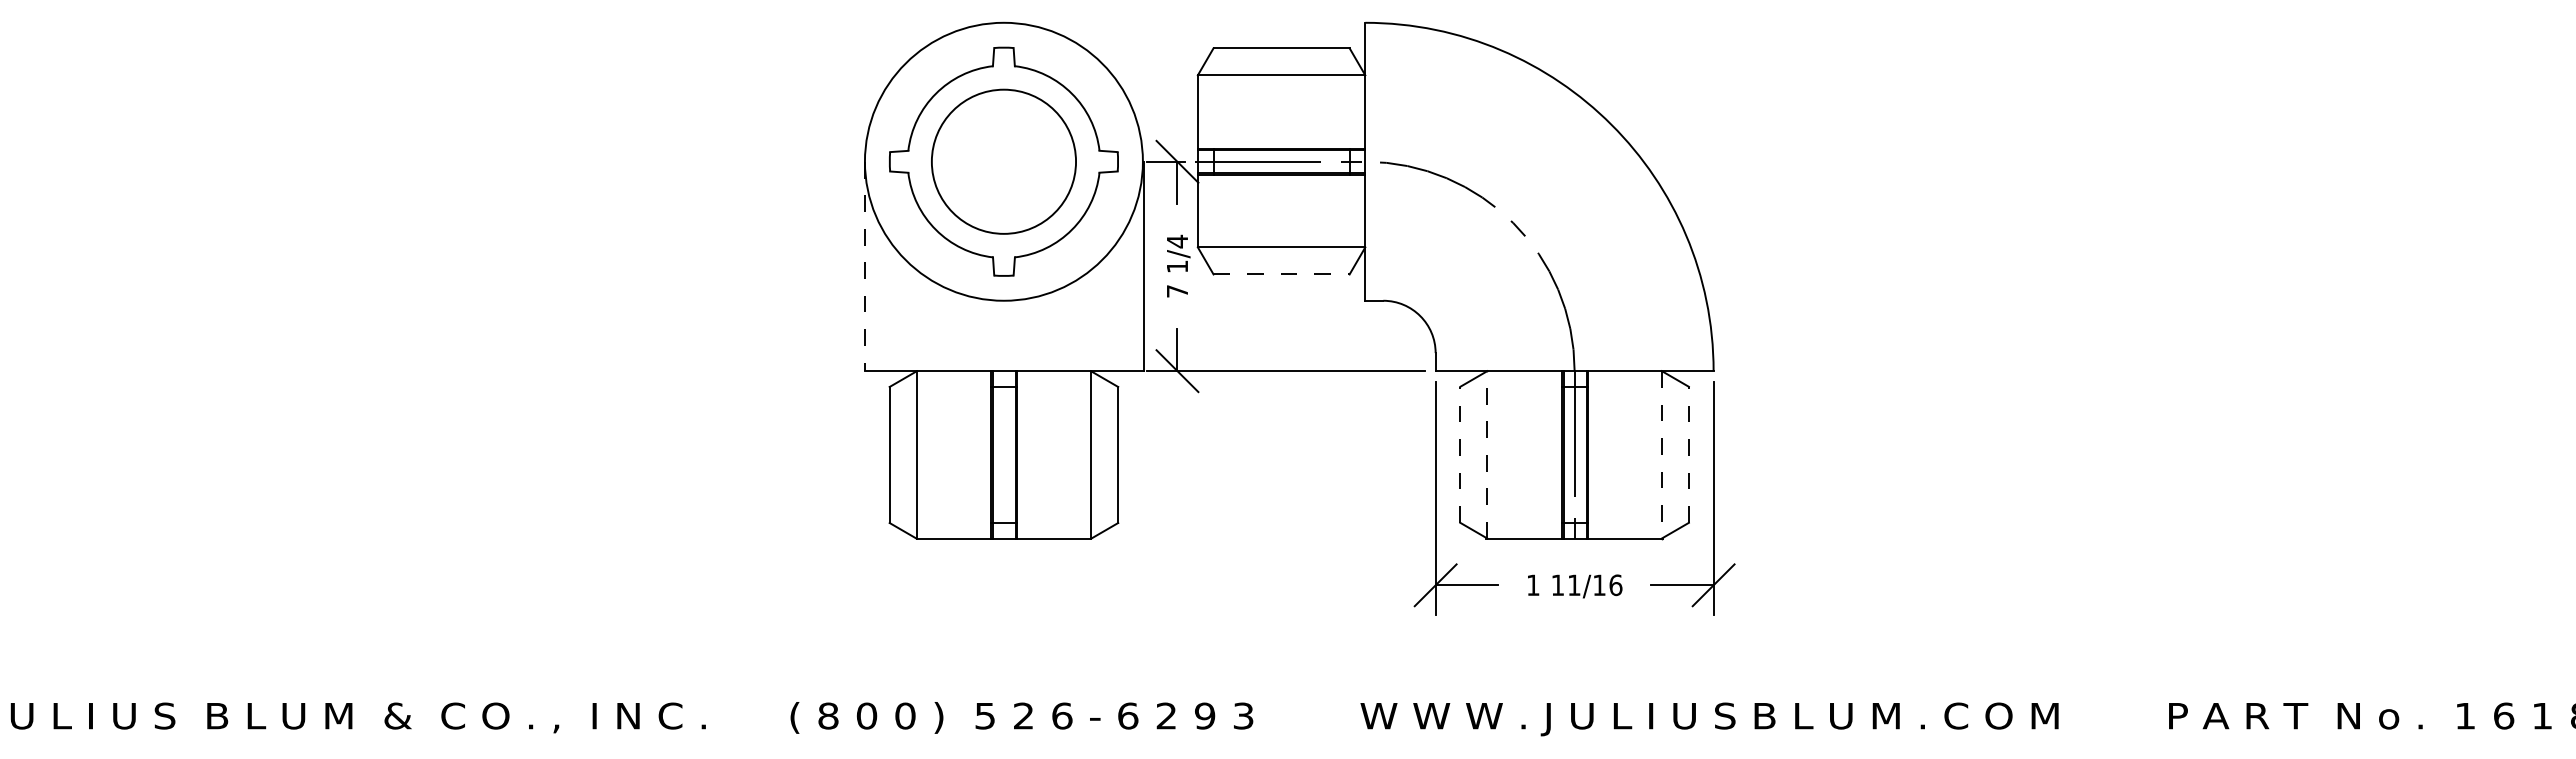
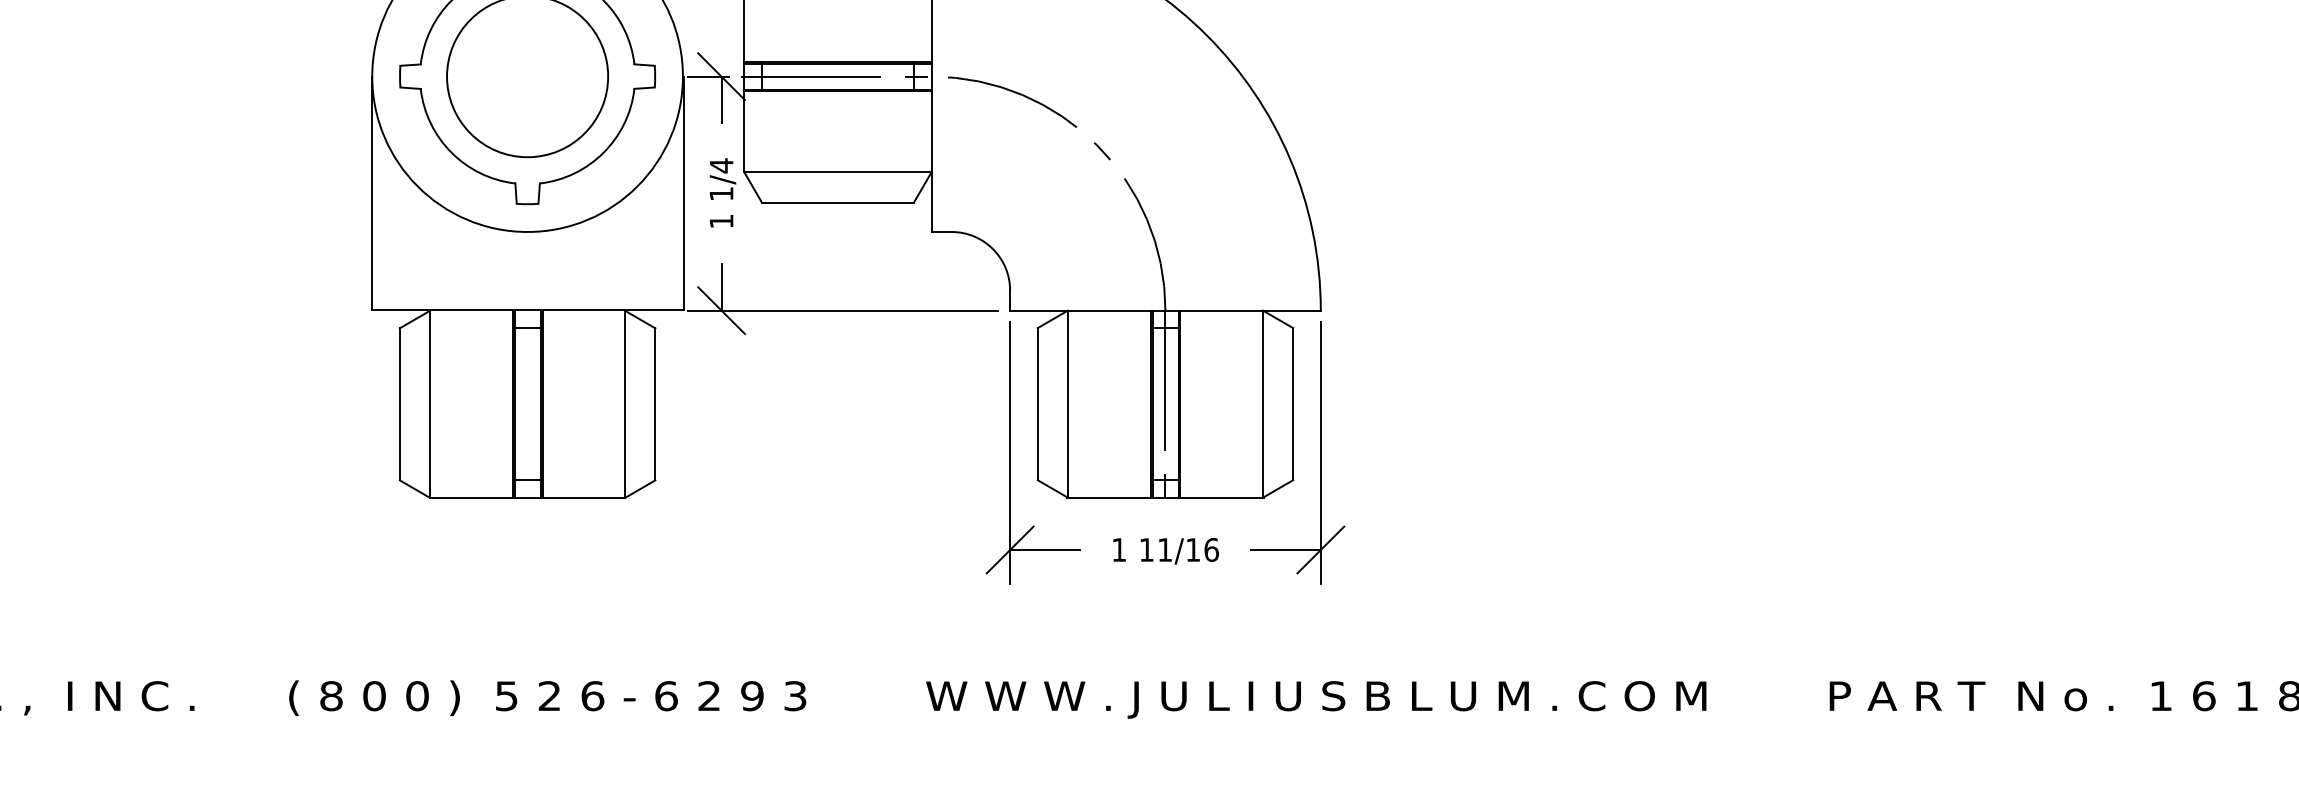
line: (864, 266) -> (371, 193), dashed -> solid
line: (1282, 274) -> (838, 202), dashed -> solid
text: (1177, 291) -> (721, 221), 7 -> 1
line: (1460, 454) -> (1037, 403), dashed -> solid
line: (1487, 454) -> (1068, 403), dashed -> solid
line: (1661, 454) -> (1262, 403), dashed -> solid
line: (1688, 454) -> (1292, 403), dashed -> solid

